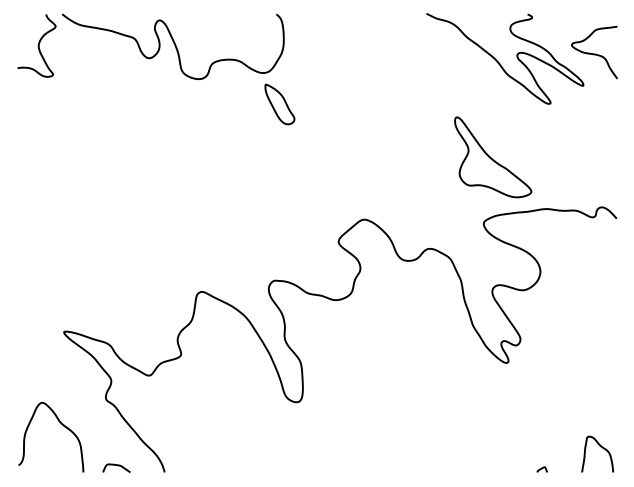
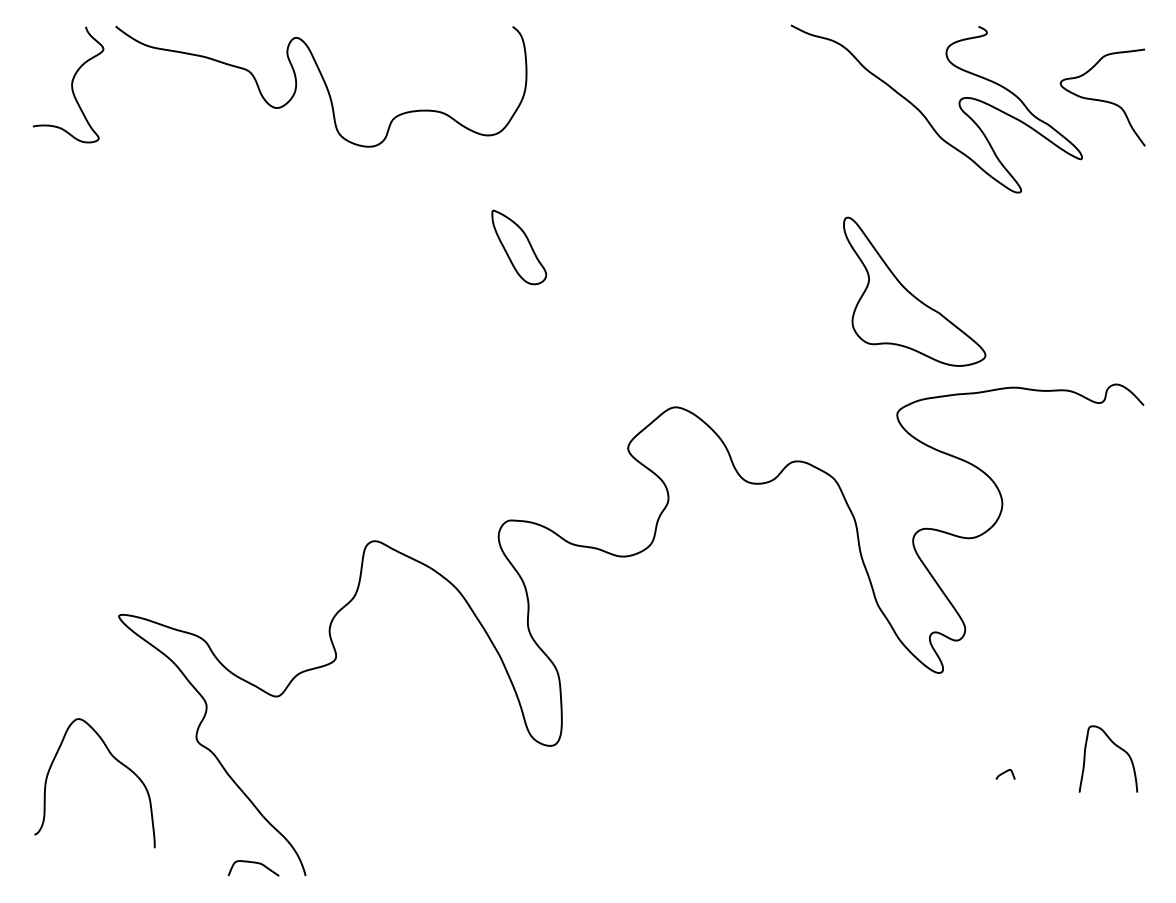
part: (279, 104) -> (518, 247), moved
curve: (62, 425) -> (116, 761), moved
curve: (602, 448) -> (1117, 748), moved
curve: (117, 466) -> (255, 864), moved
curve: (541, 469) -> (1004, 774), moved

